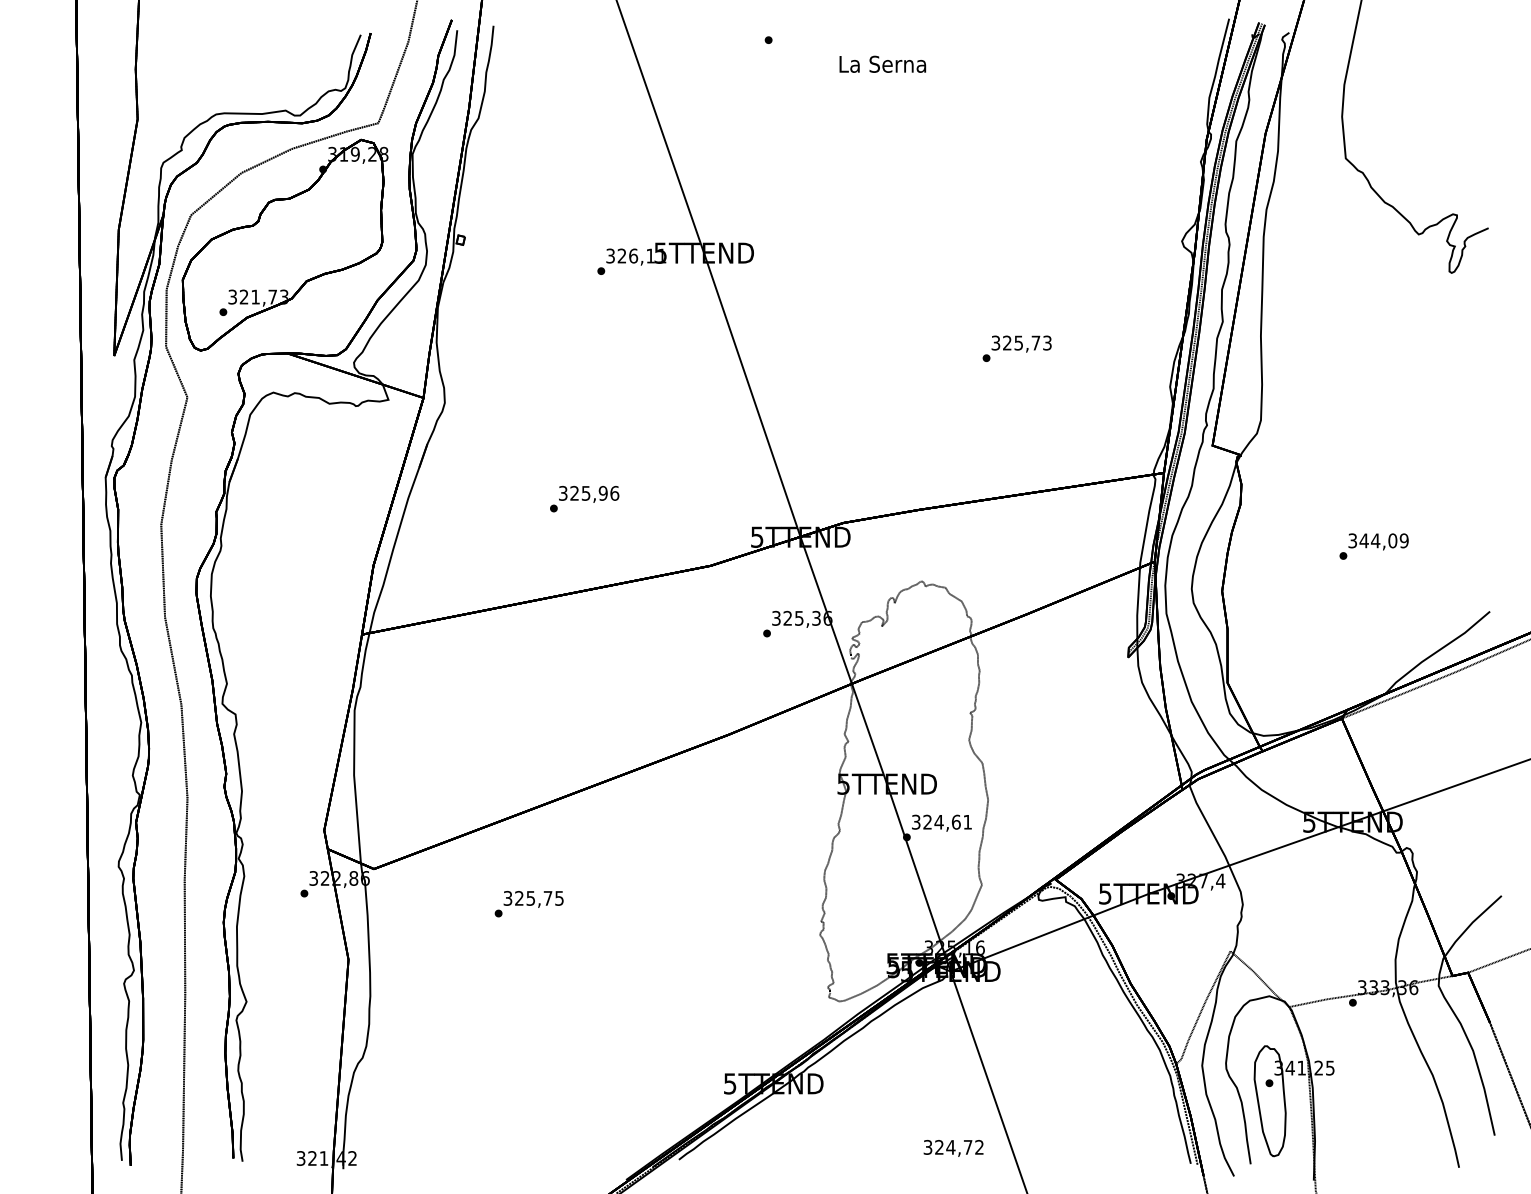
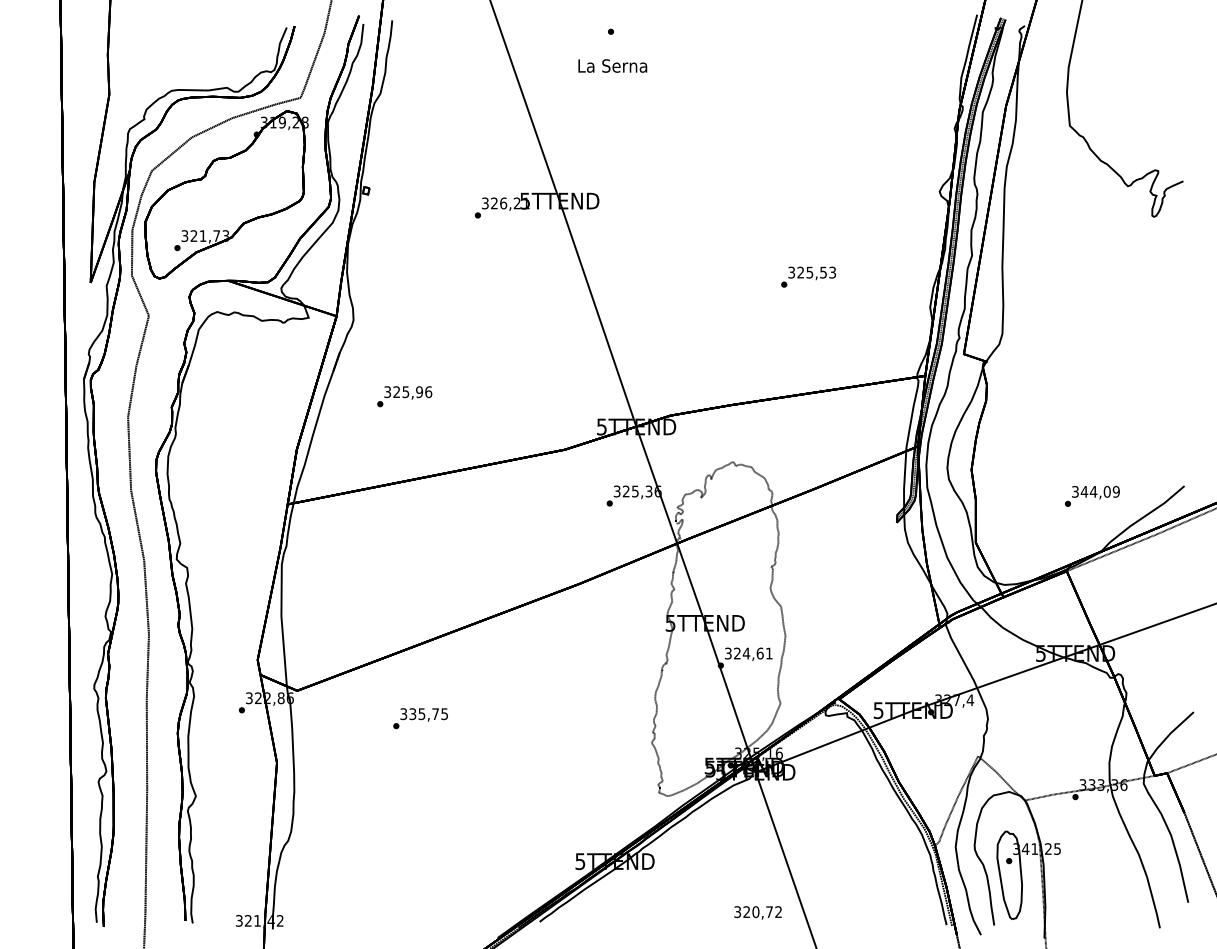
text: (882, 63) -> (612, 65), moved
text: (649, 256) -> (516, 203), 326,11 -> 326,21
text: (1035, 342) -> (823, 272), 325,73 -> 325,53
text: (584, 498) -> (404, 396), moved
text: (1374, 546) -> (1092, 496), moved
text: (518, 898) -> (412, 714), 325,75 -> 335,75
text: (950, 1146) -> (755, 911), 324,72 -> 320,72

